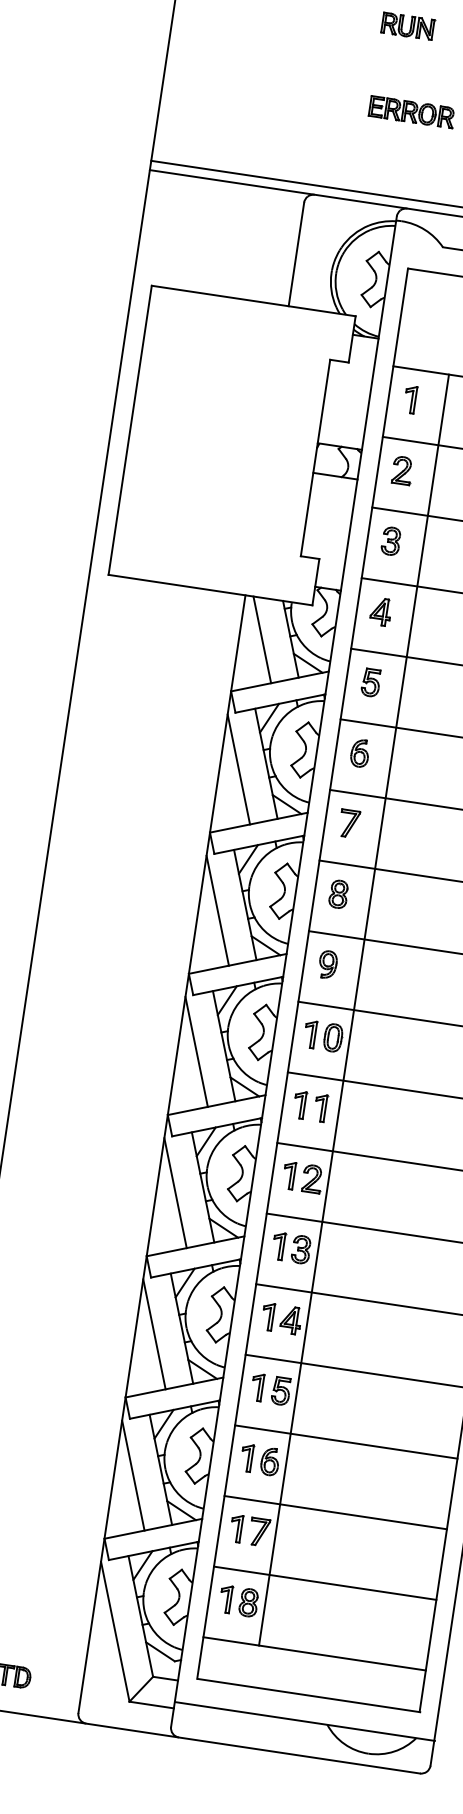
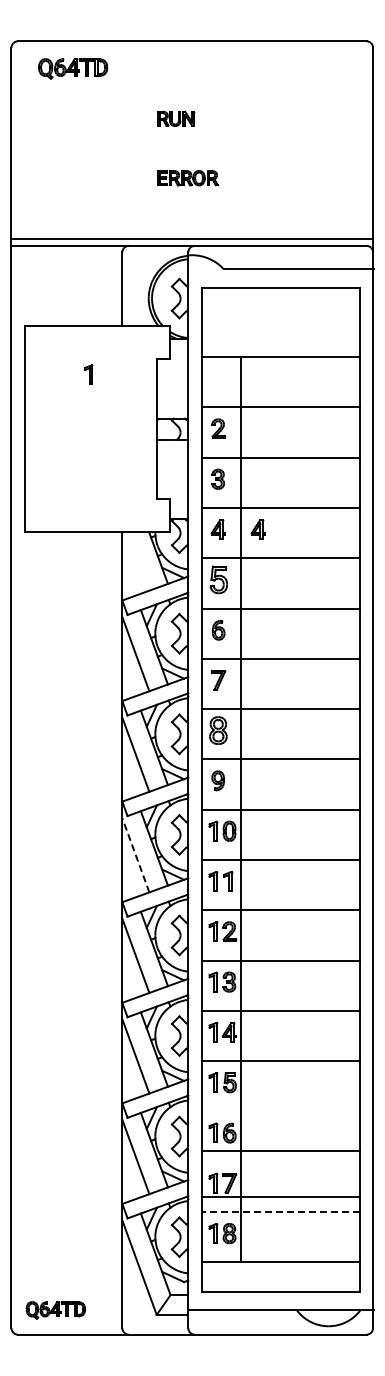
part: (409, 399) -> (88, 374), moved
part: (435, 620) -> (257, 529), added
line: (262, 639) -> (138, 561), removed
part: (370, 682) -> (218, 579), size x1.4
part: (338, 894) -> (218, 730), size x1.4
line: (196, 1052) -> (135, 855), solid -> dashed
line: (346, 1442) -> (280, 1151), moved
line: (335, 1512) -> (280, 1196), moved
line: (324, 1583) -> (280, 1212), solid -> dashed

